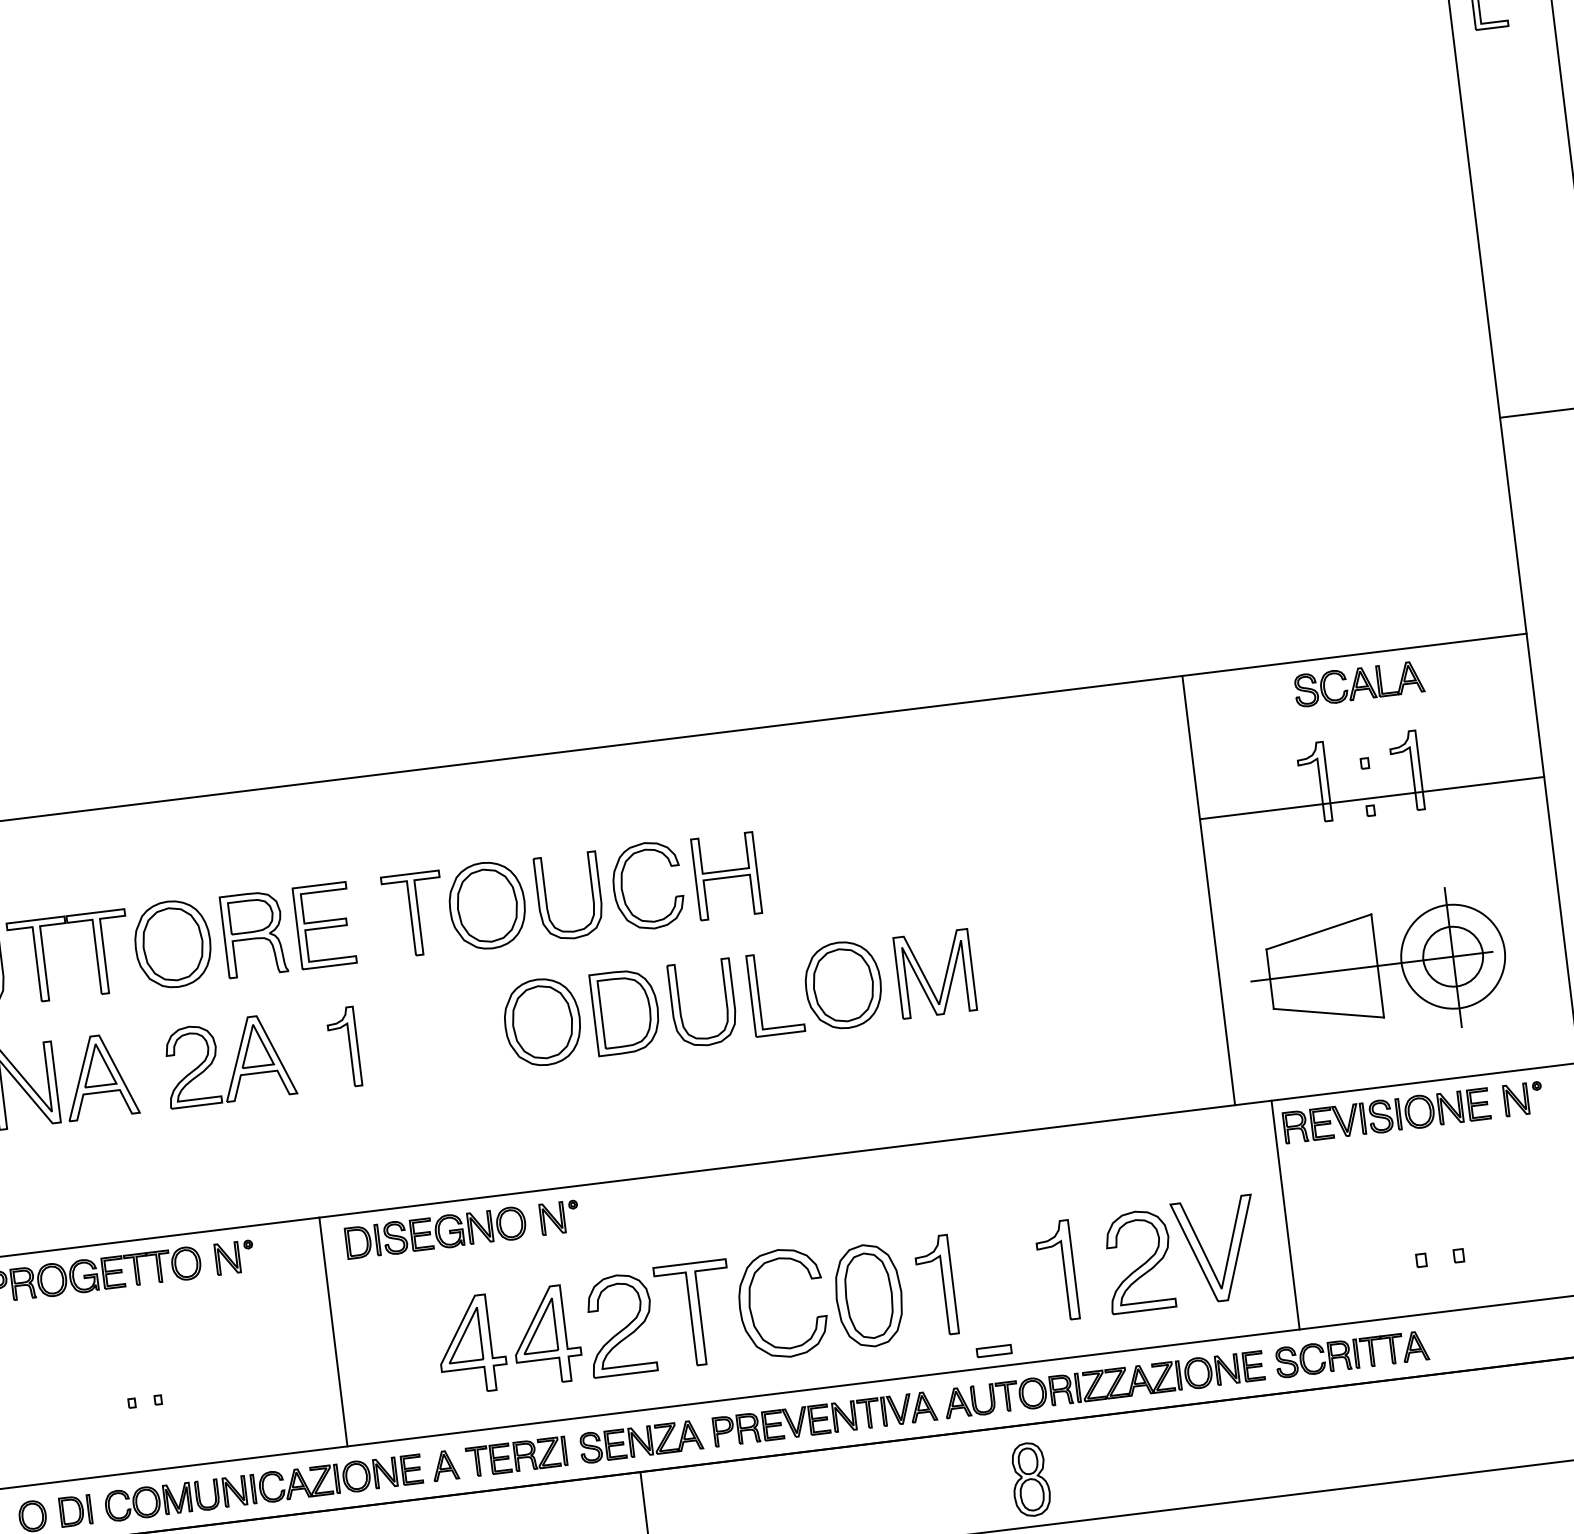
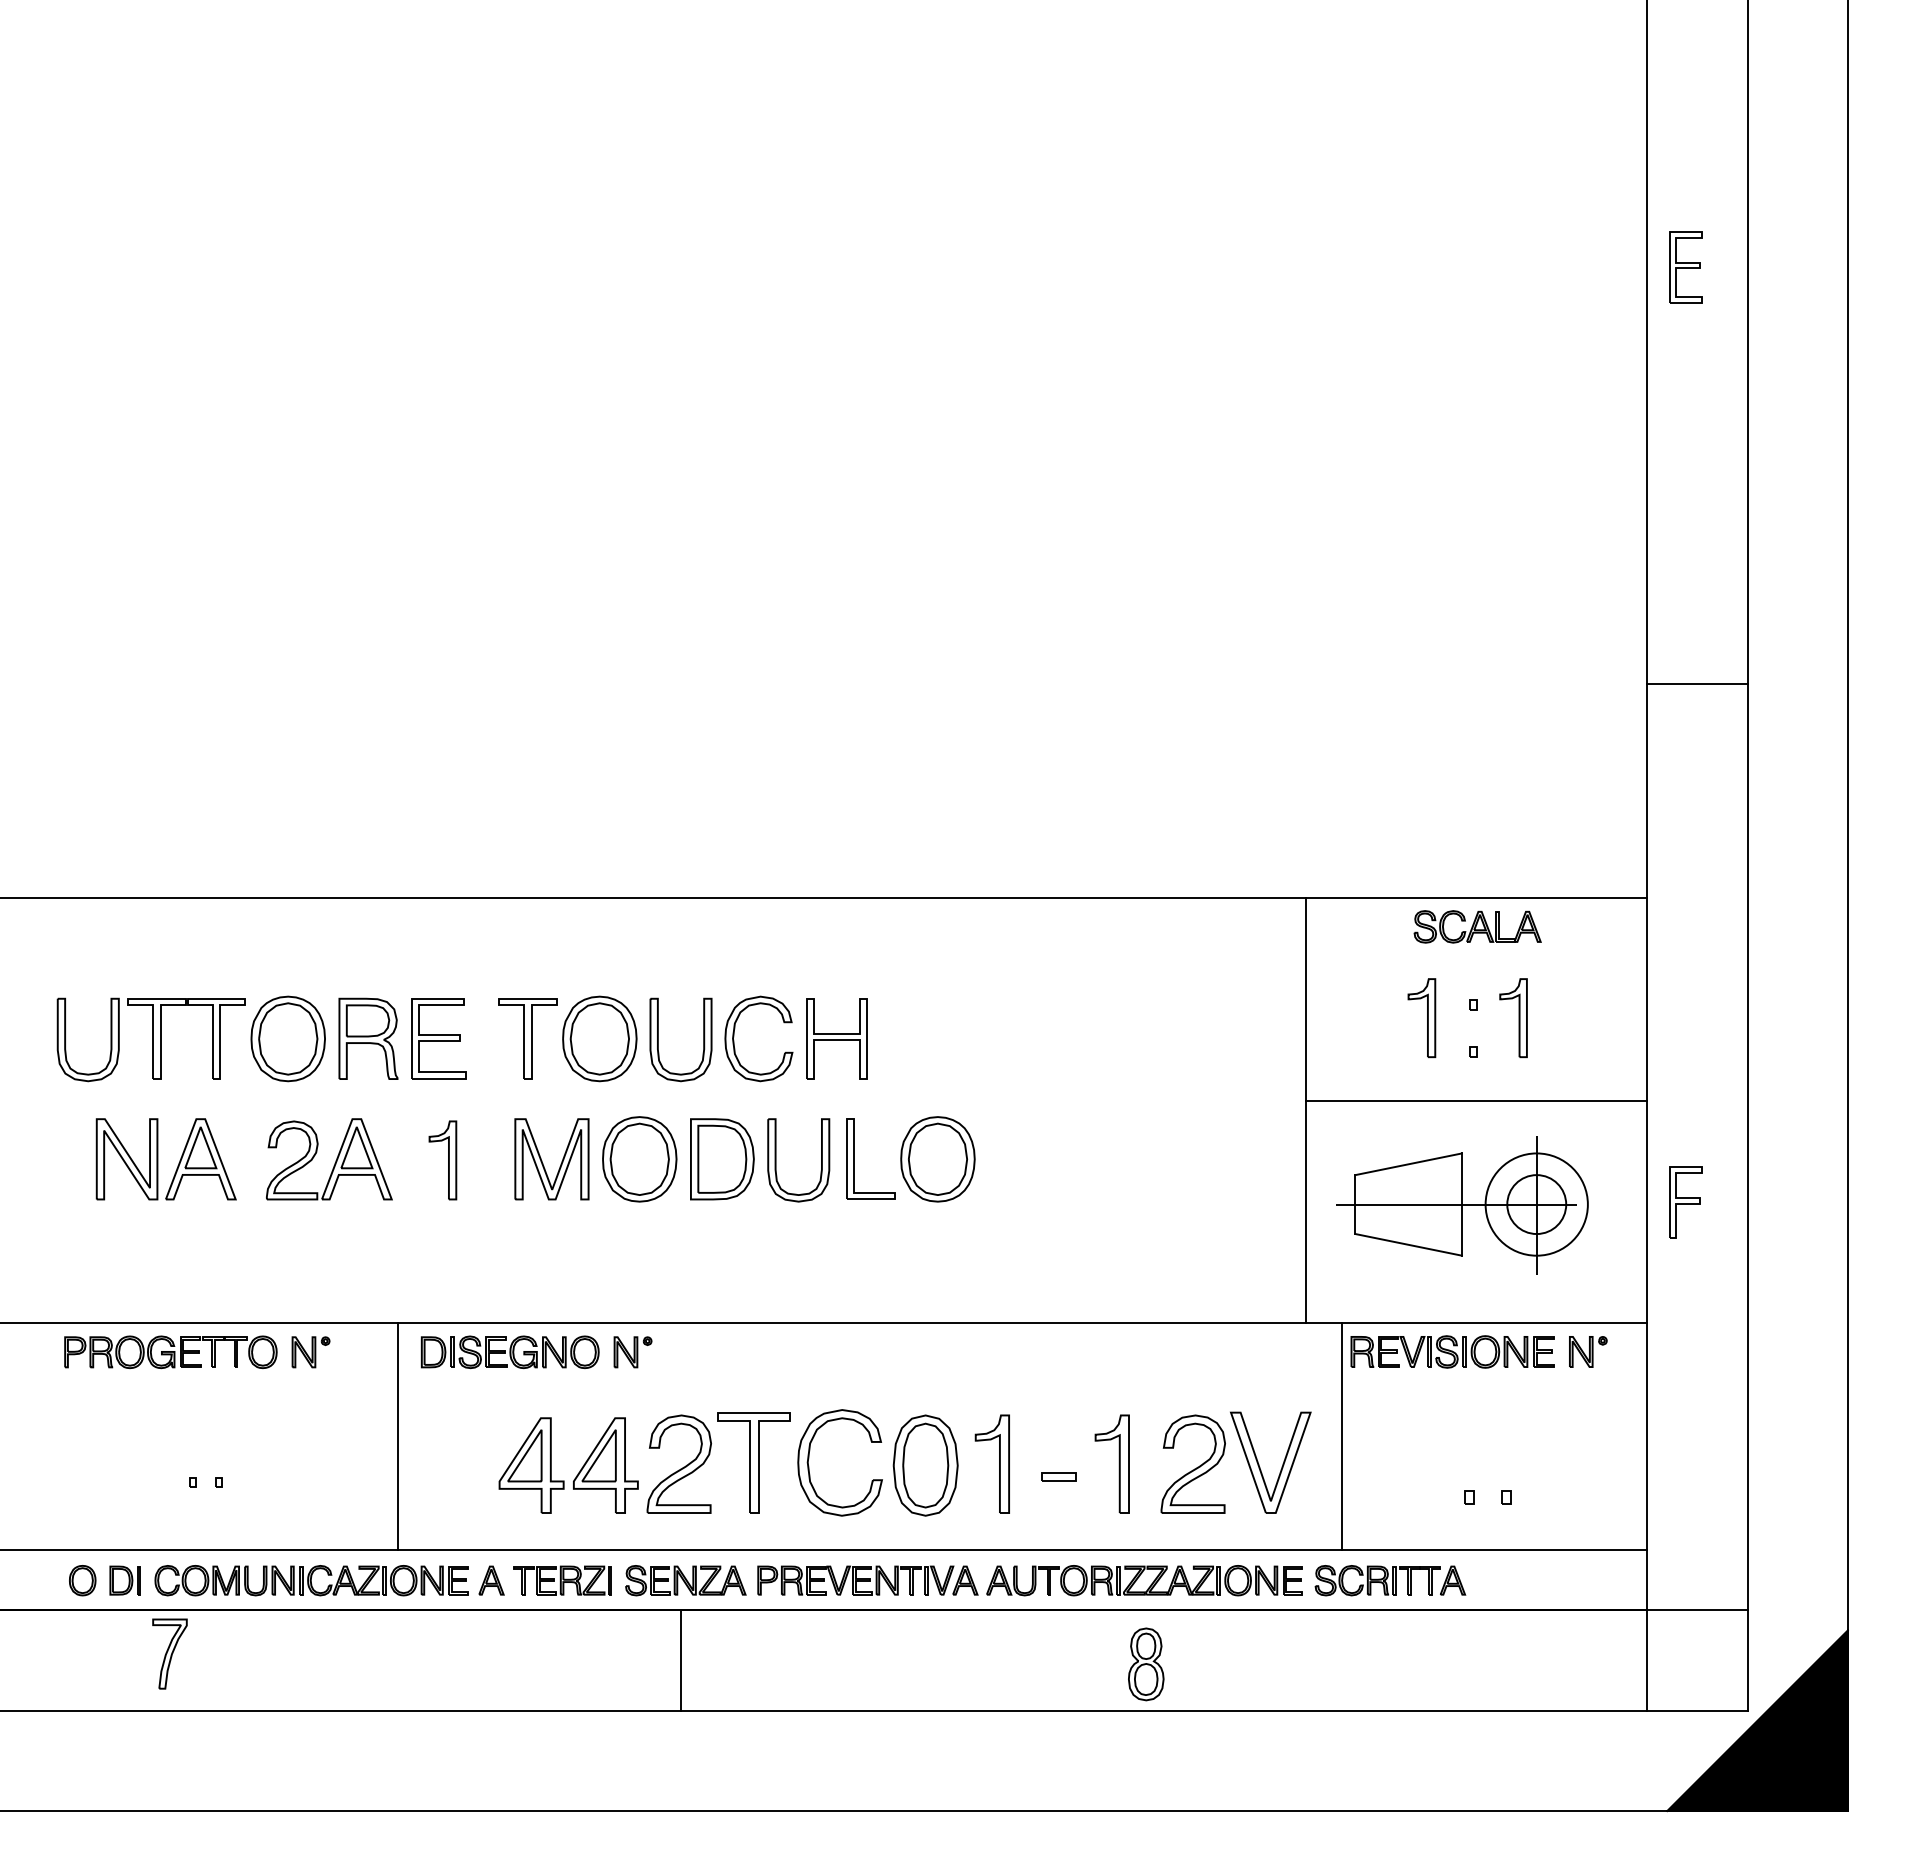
line: (1371, 797) -> (1476, 1100), moved
part: (927, 979) -> (543, 1163), moved
part: (993, 1351) -> (1058, 1476), moved
part: (1030, 1479) -> (1146, 1664), moved

